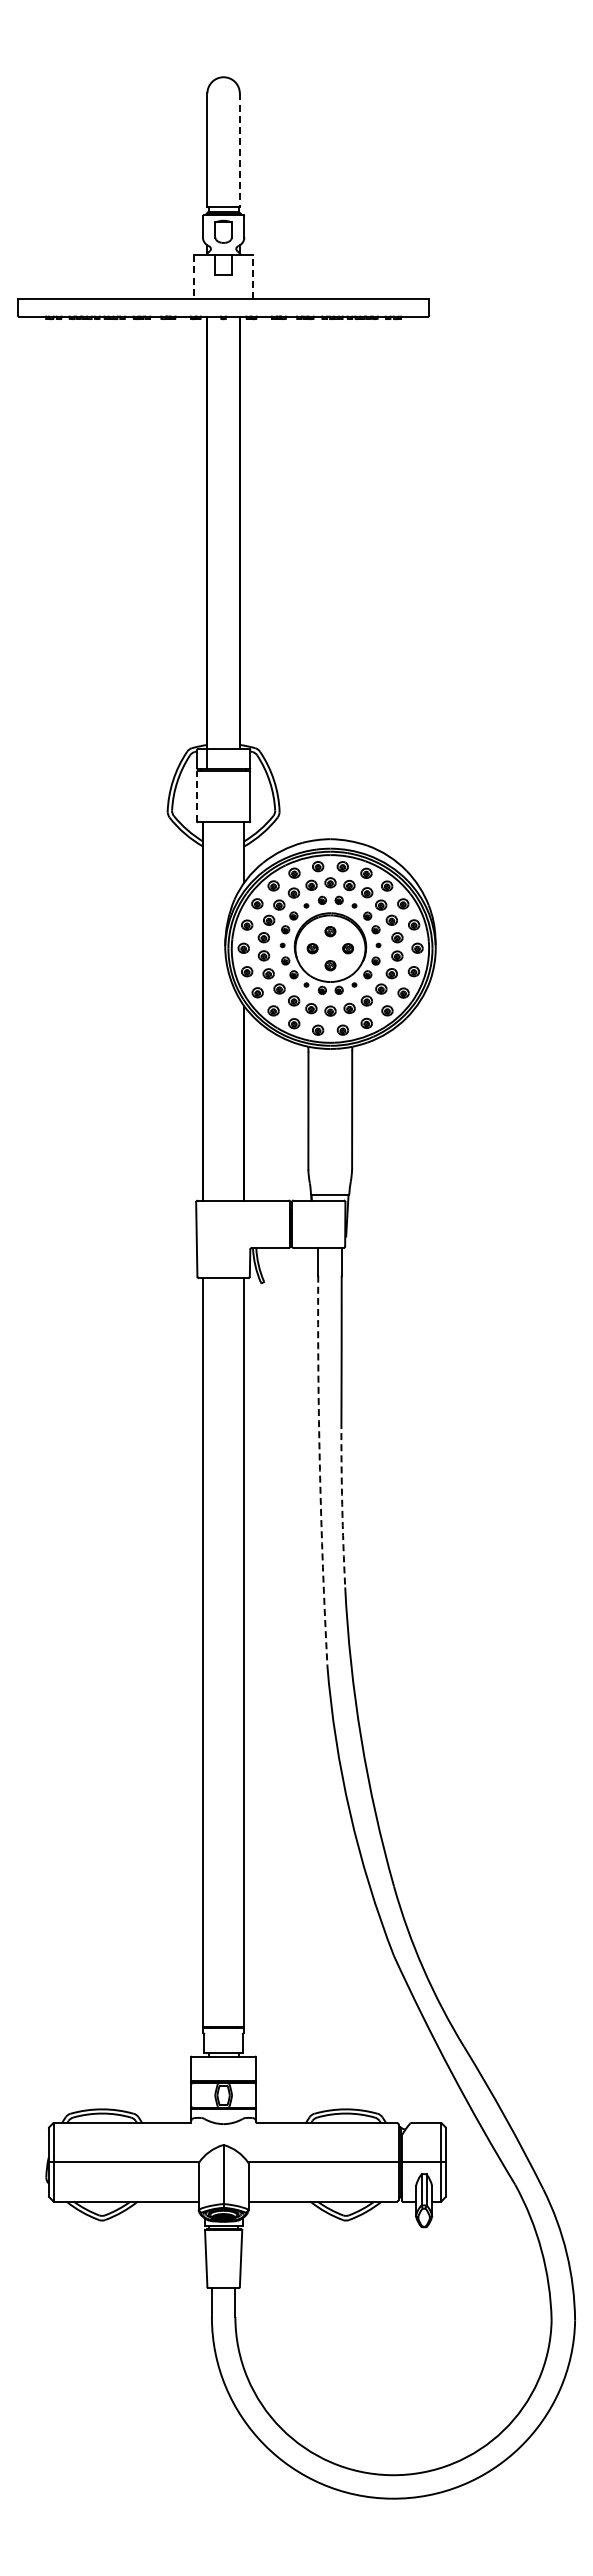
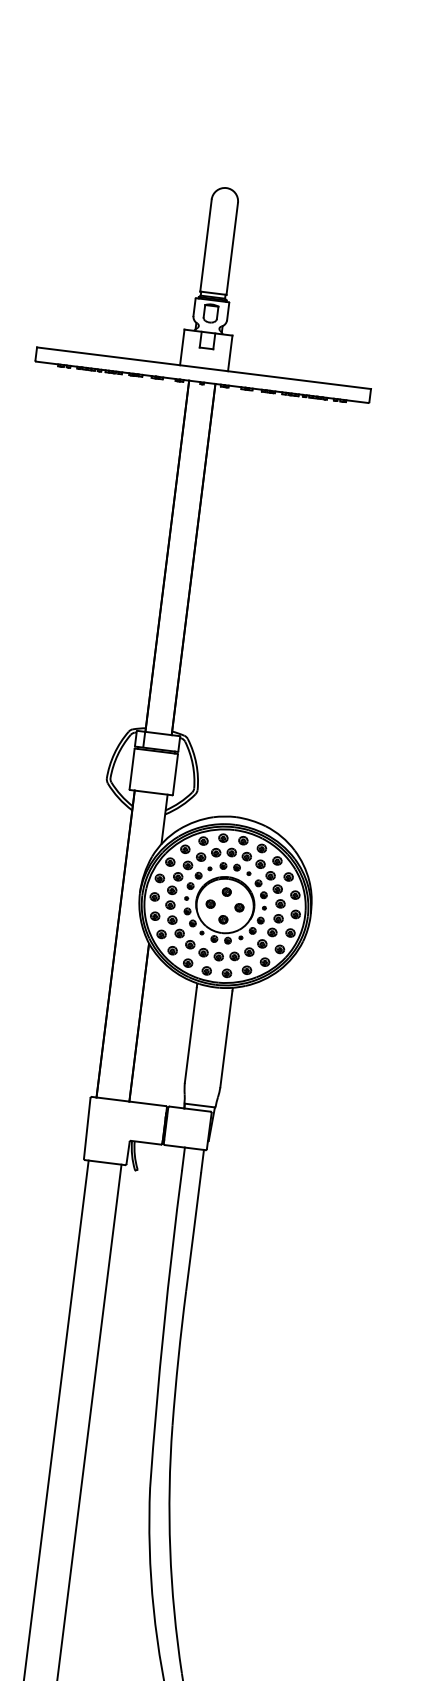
line: (239, 150) -> (231, 249), dashed -> solid
line: (194, 277) -> (182, 347), dashed -> solid
line: (253, 277) -> (230, 353), dashed -> solid
line: (196, 796) -> (131, 768), dashed -> solid
arc: (319, 1470) -> (163, 1328), dashed -> solid
arc: (342, 1504) -> (178, 1358), dashed -> solid

